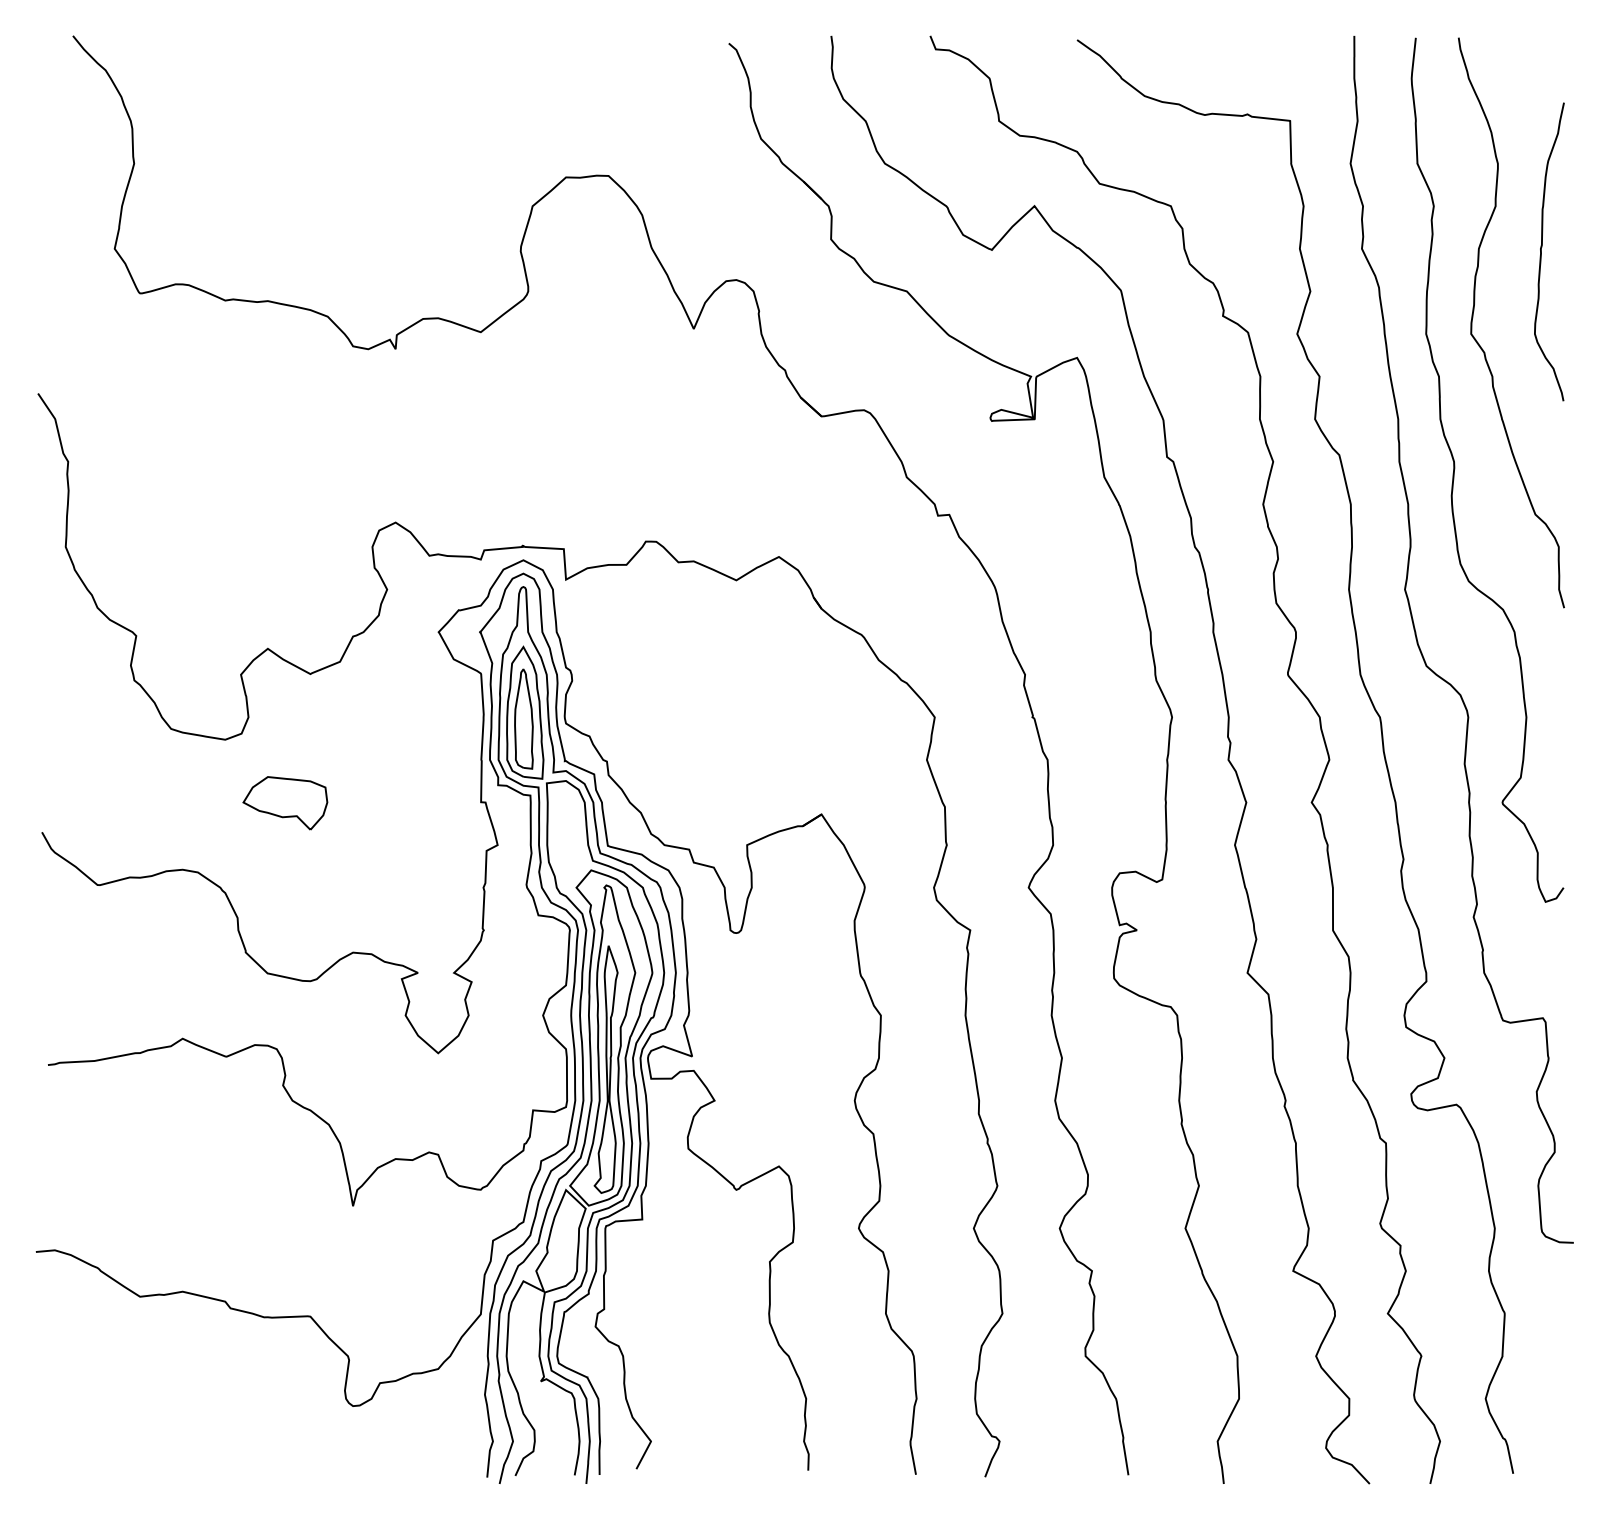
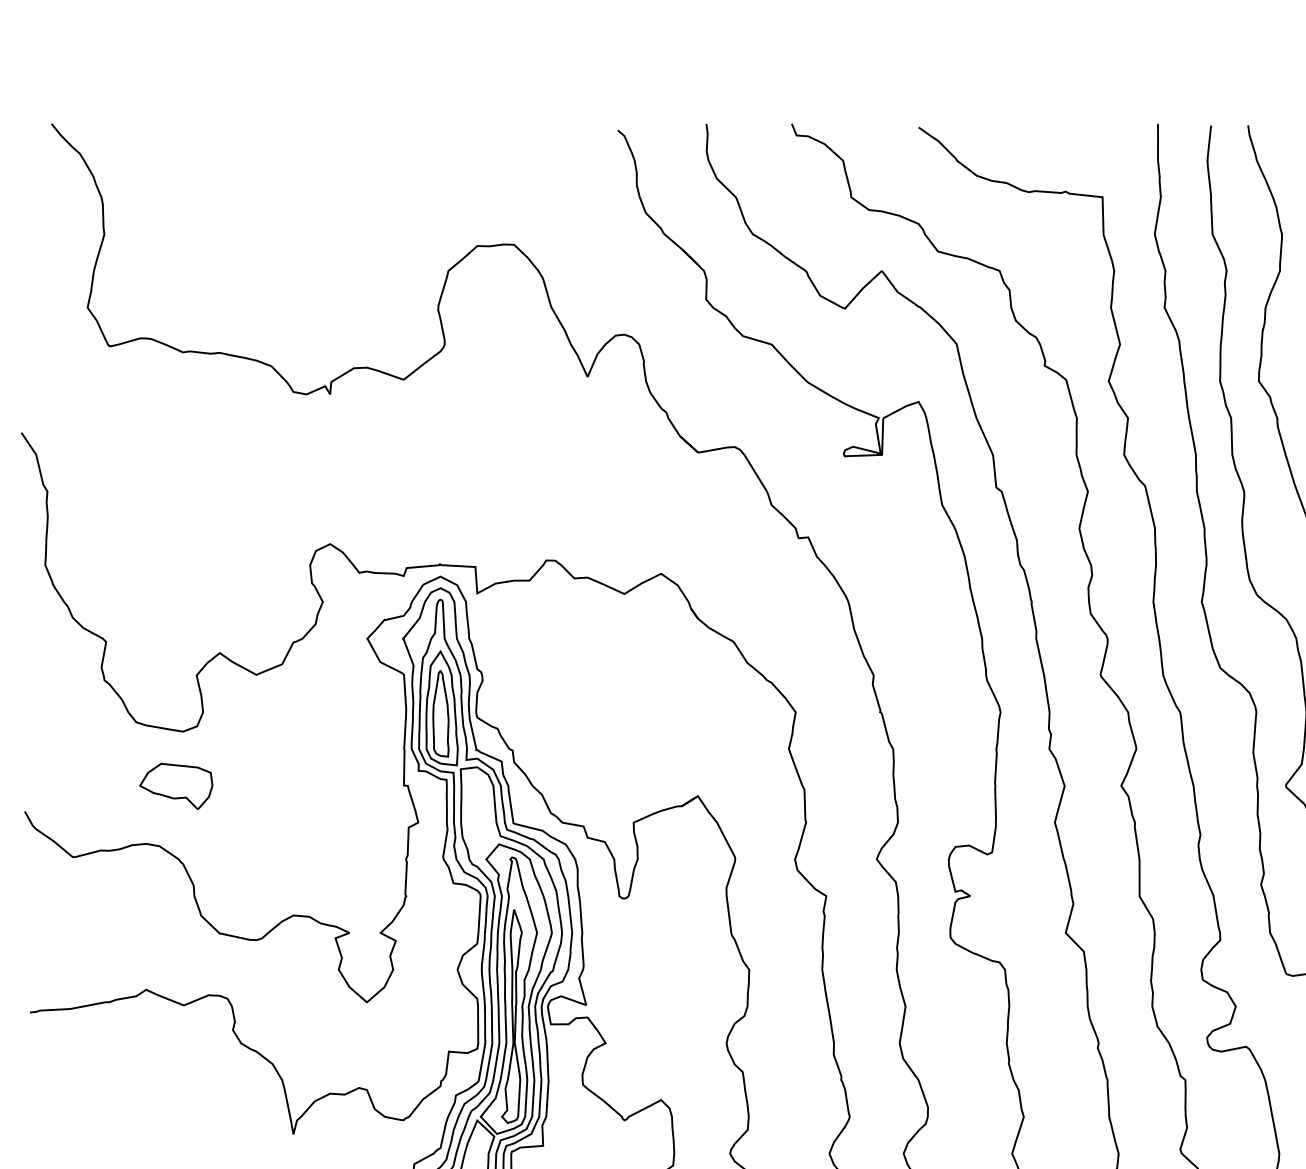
part: (285, 803) -> (176, 786), moved

